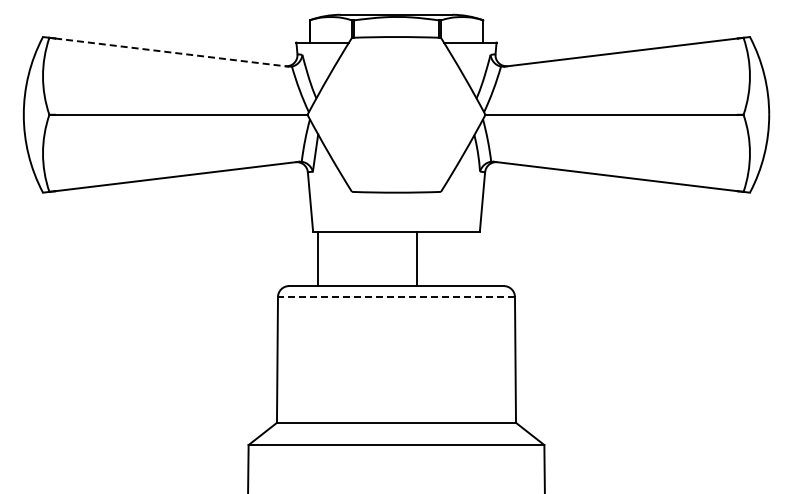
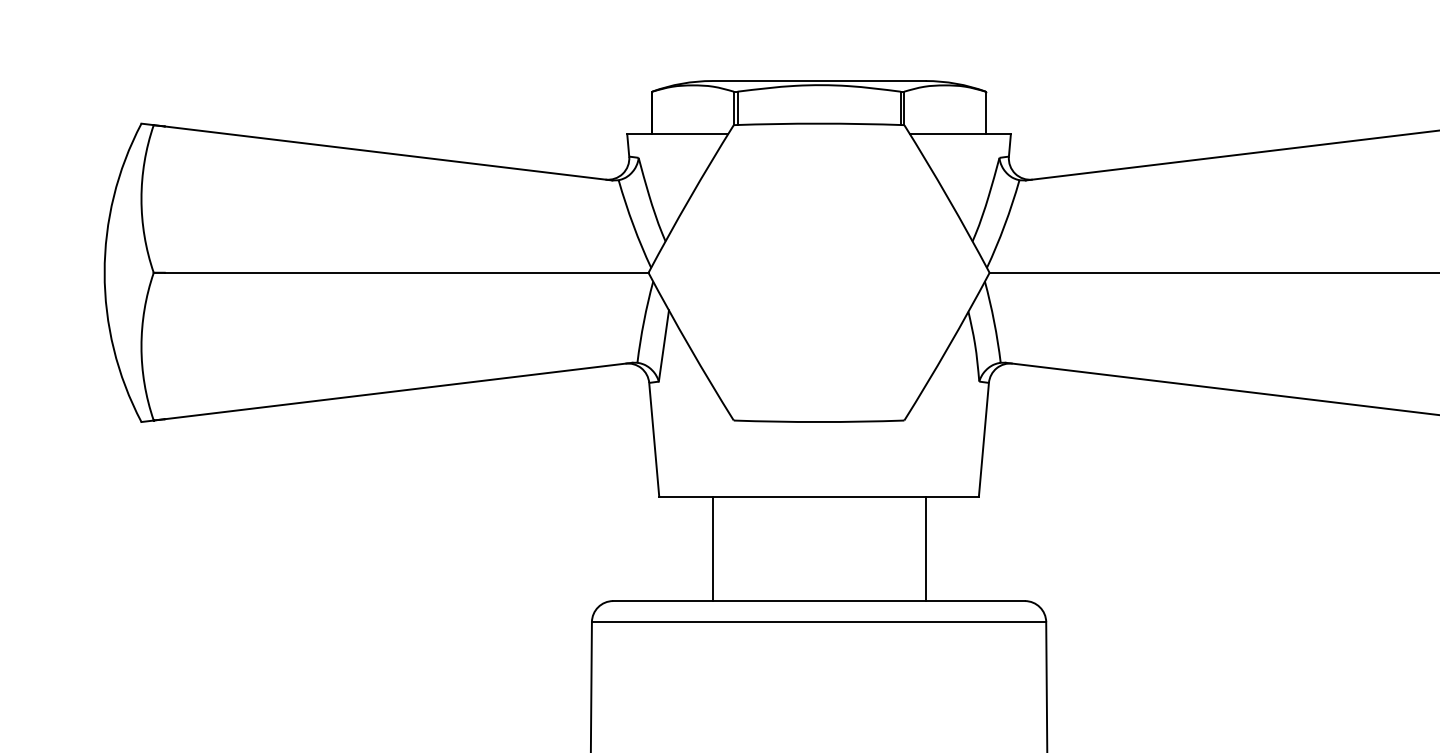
line: (171, 52) -> (387, 153), dashed -> solid
line: (317, 258) -> (711, 548), moved
line: (417, 258) -> (926, 548), moved
line: (395, 297) -> (817, 622), dashed -> solid

